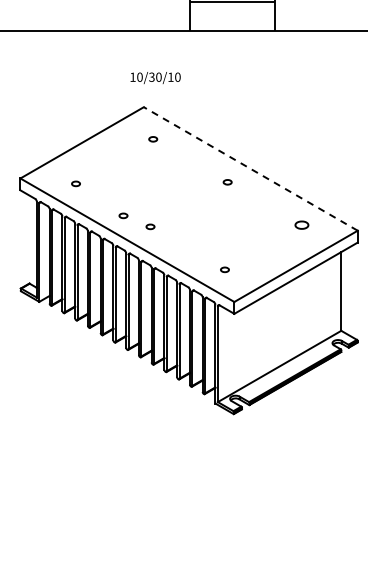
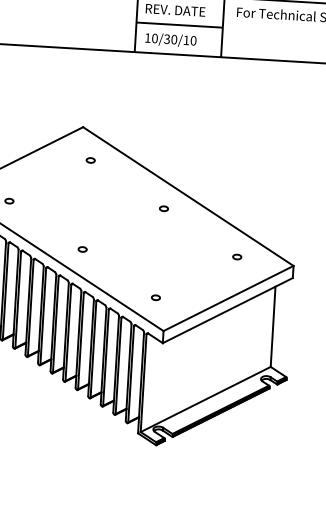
text: (155, 77) -> (170, 39), moved
line: (250, 168) -> (188, 196), dashed -> solid
part: (123, 215) -> (55, 236), removed
part: (302, 225) -> (237, 257), size x0.62

